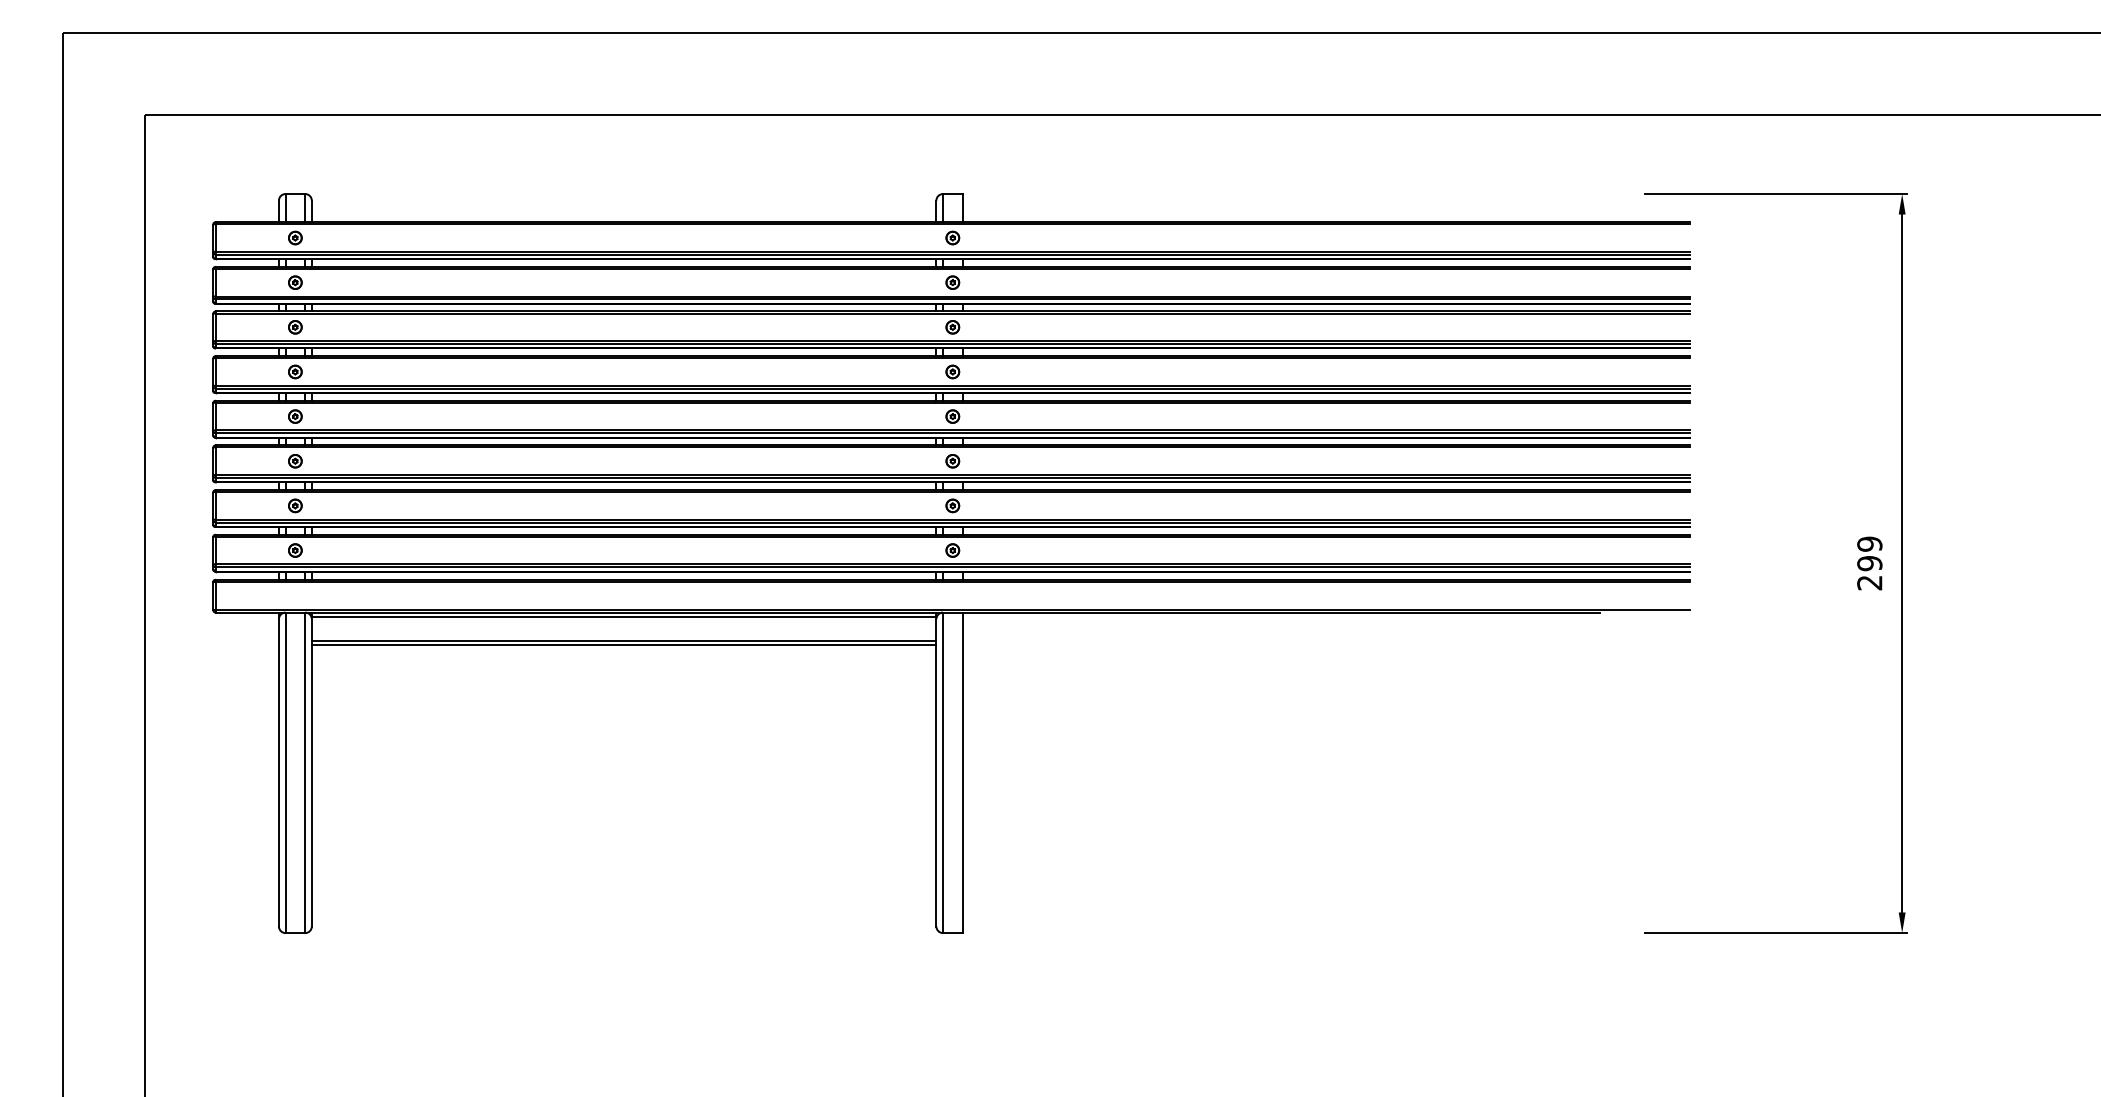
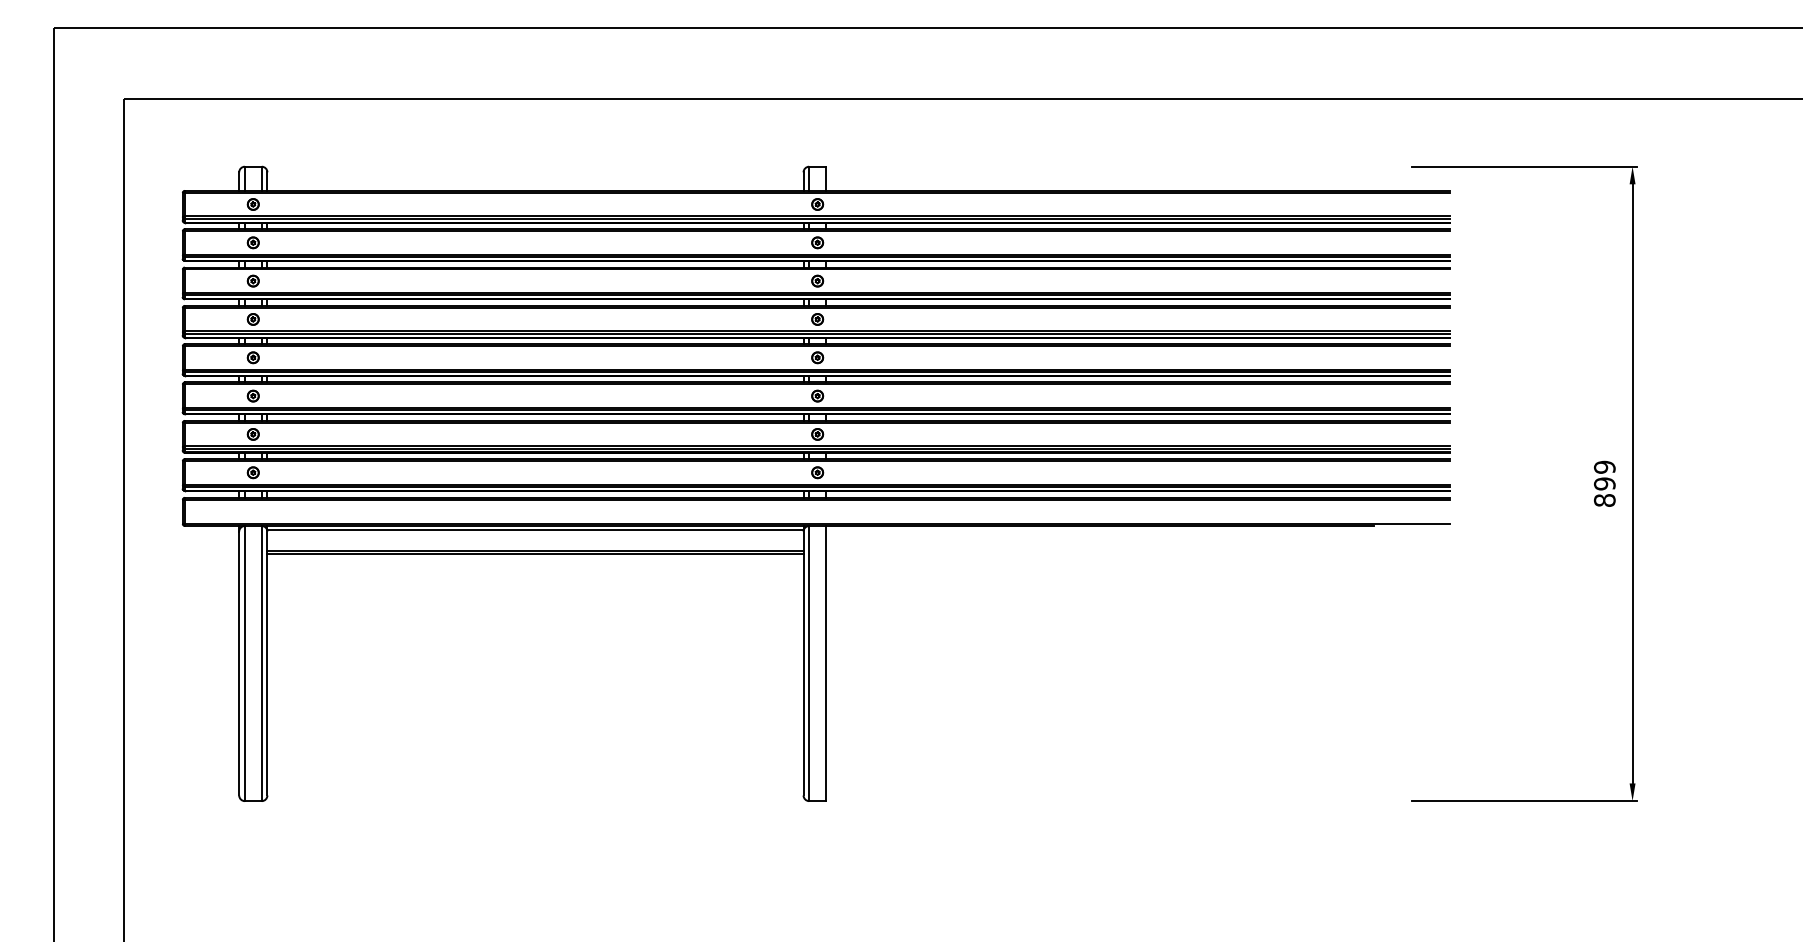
text: (1869, 582) -> (1604, 500), 299 -> 899

